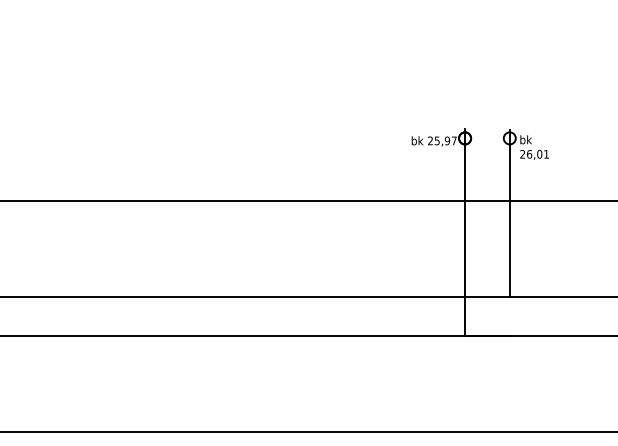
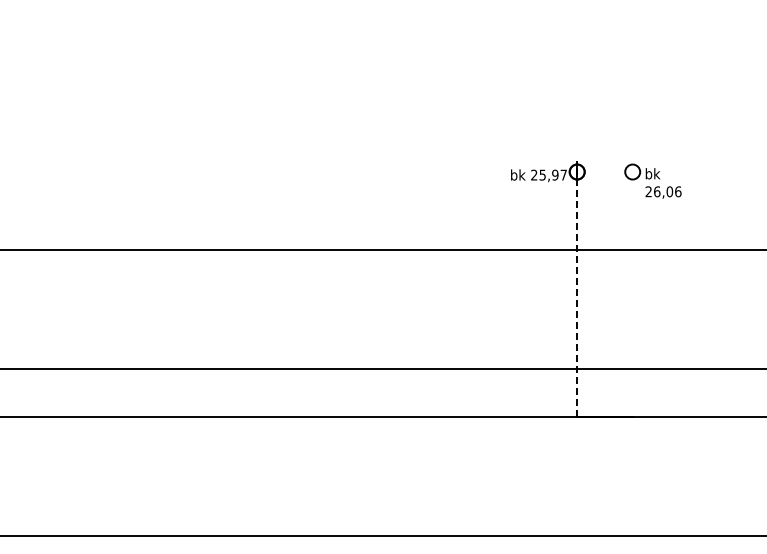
text: (546, 154) -> (678, 191), 26,01 -> 26,06
line: (509, 213) -> (632, 265), removed
line: (465, 232) -> (577, 288), solid -> dashed

